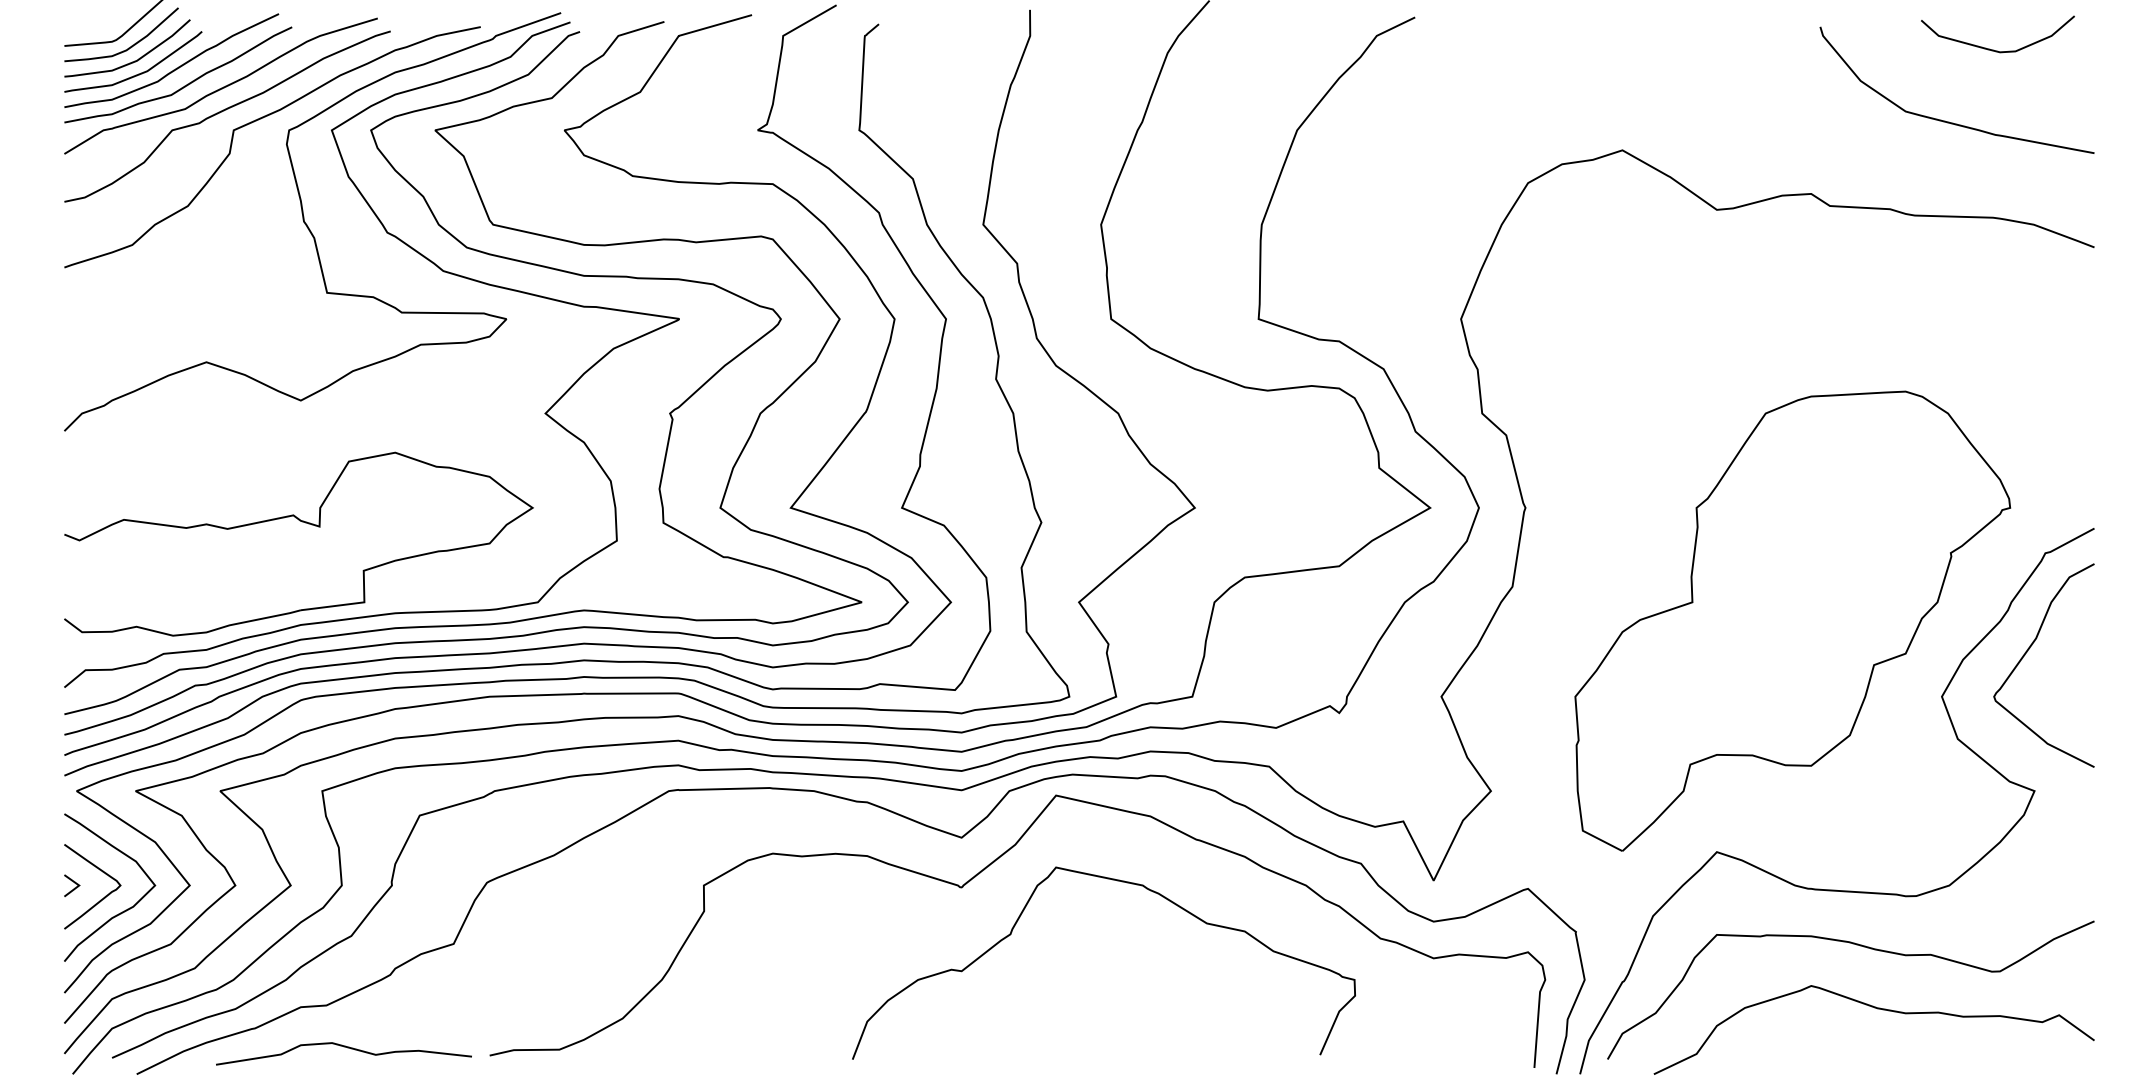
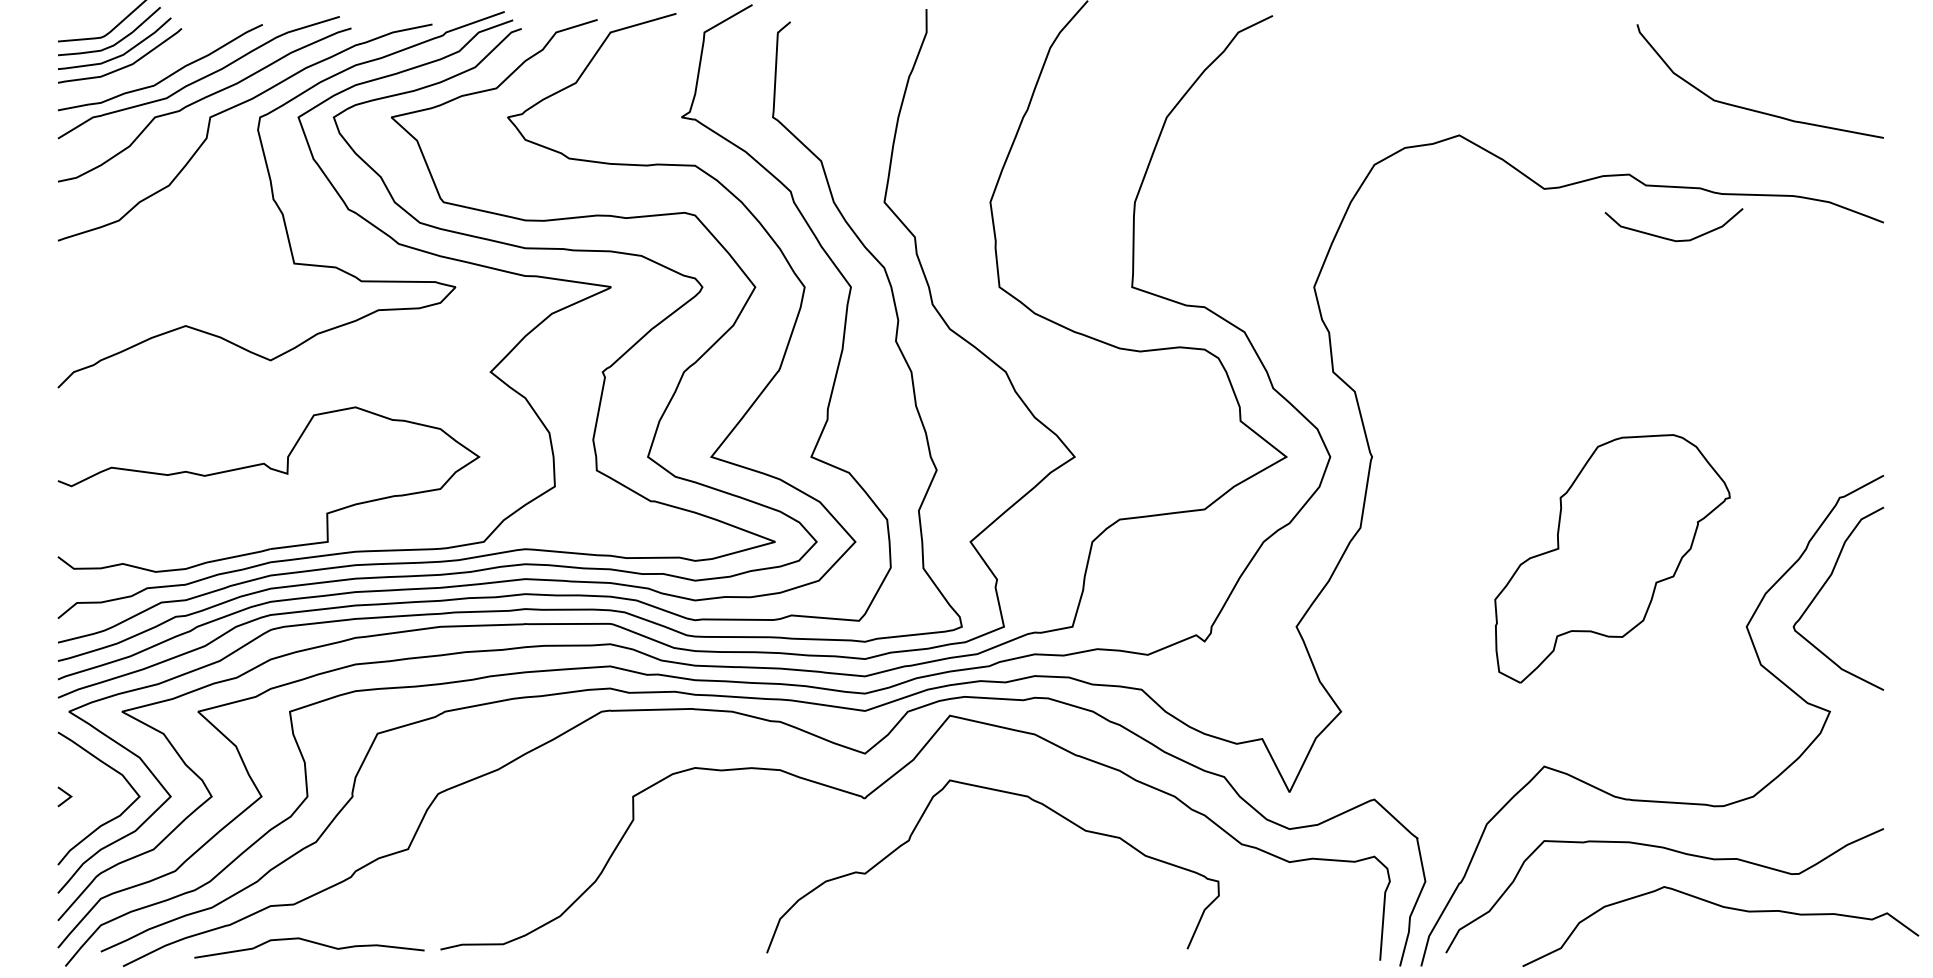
curve: (1993, 49) -> (1670, 238), moved
curve: (177, 67) -> (159, 60), removed
part: (1792, 620) -> (1612, 558), size x0.6
curve: (103, 896) -> (93, 806), removed
curve: (1878, 1009) -> (1724, 908), moved

